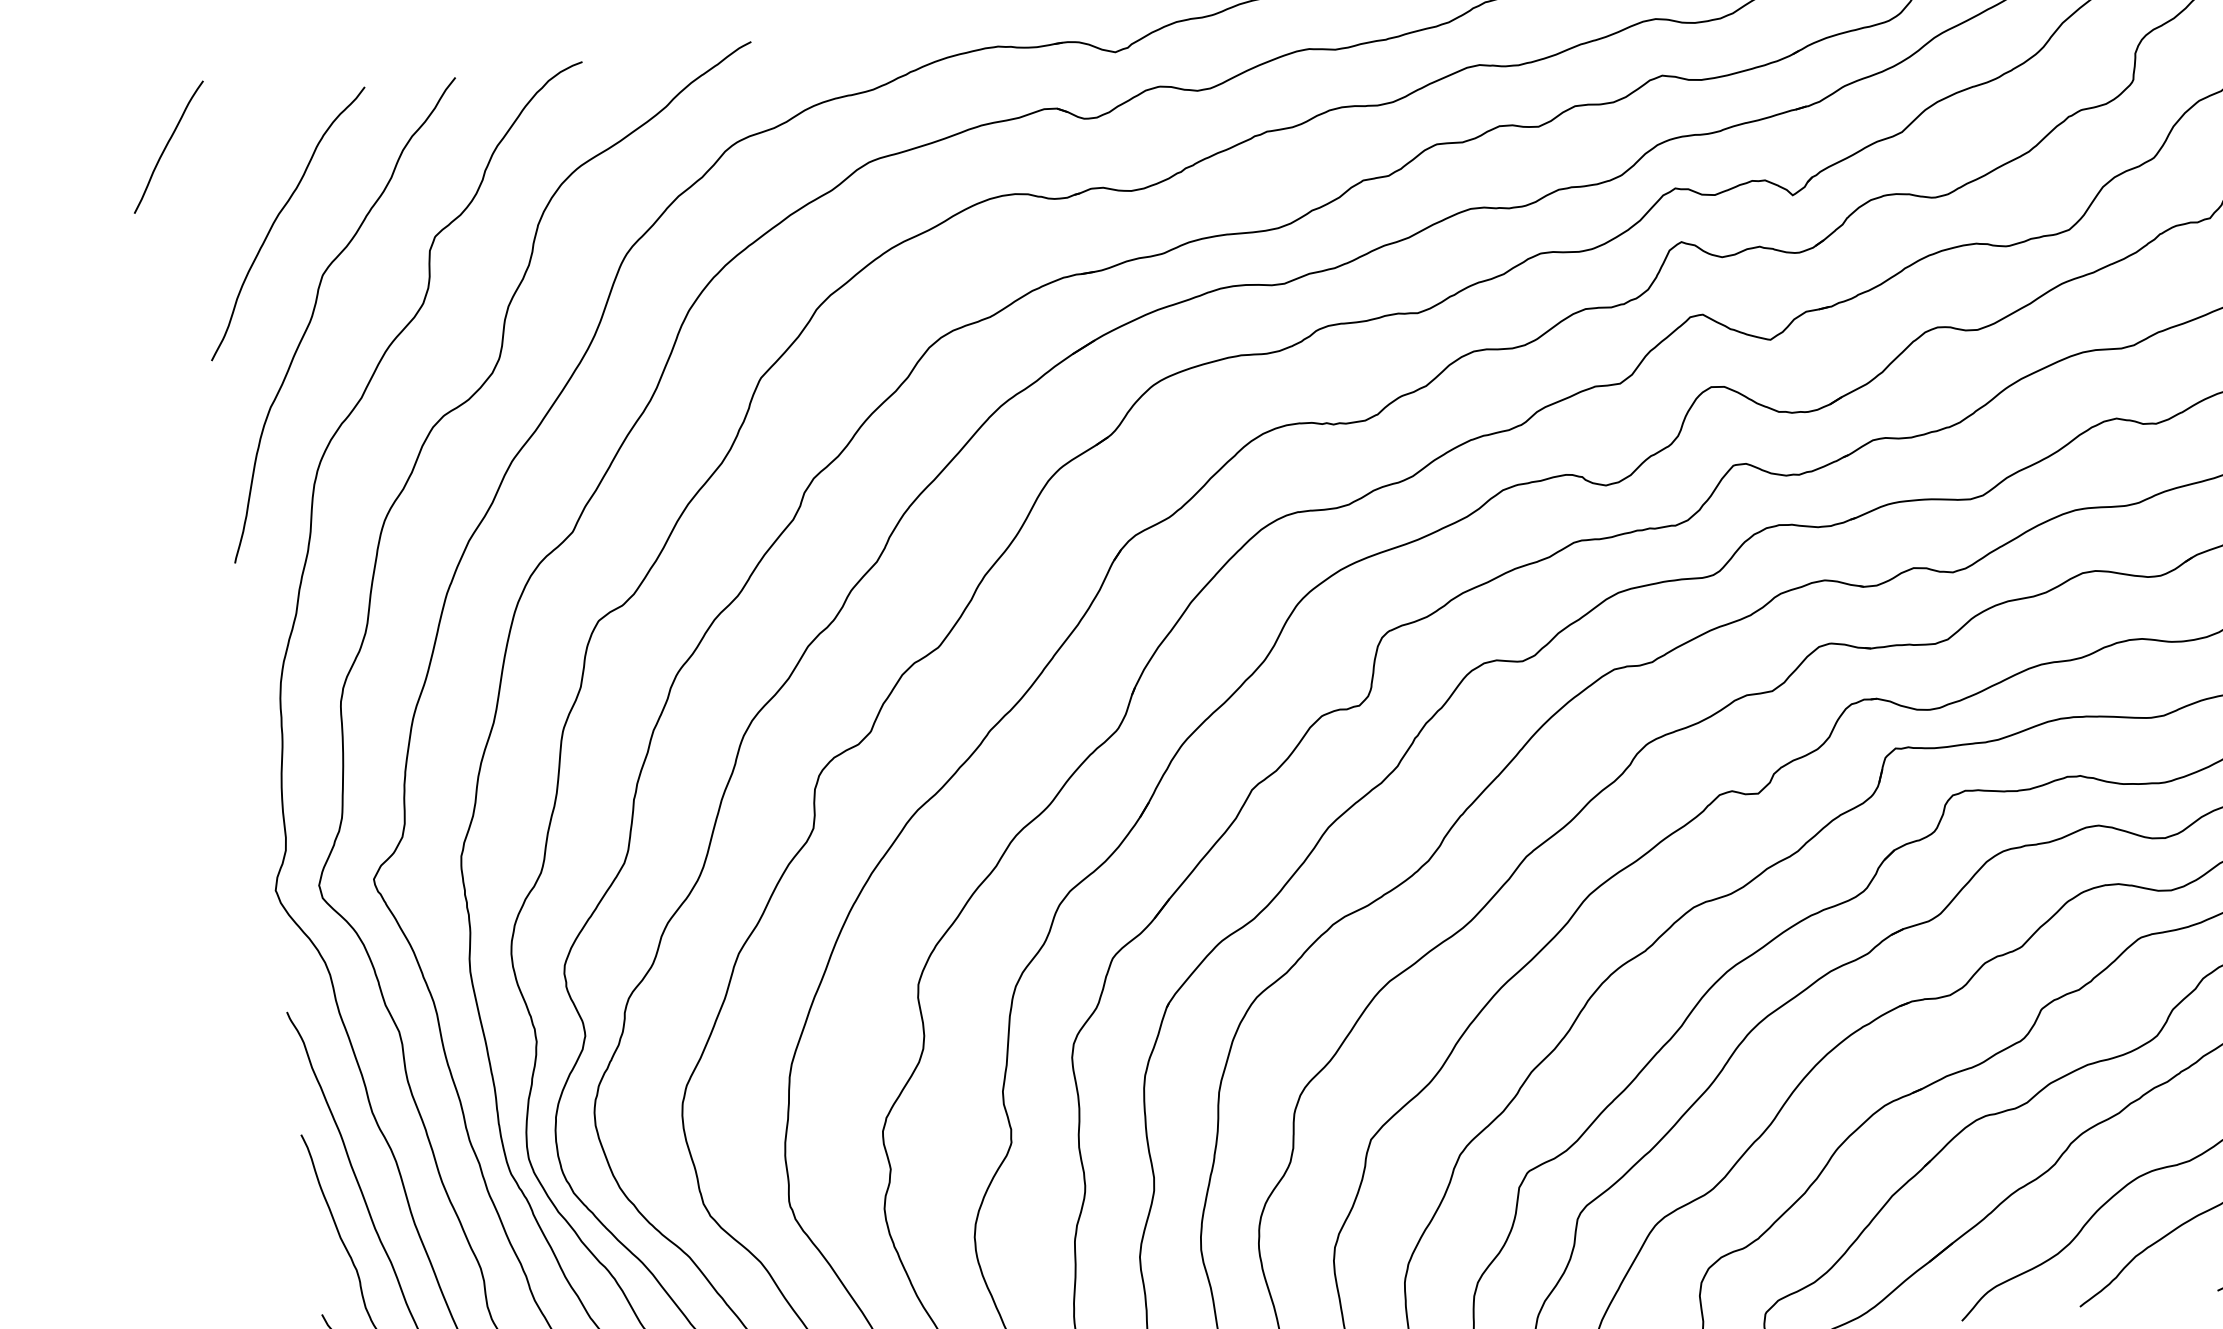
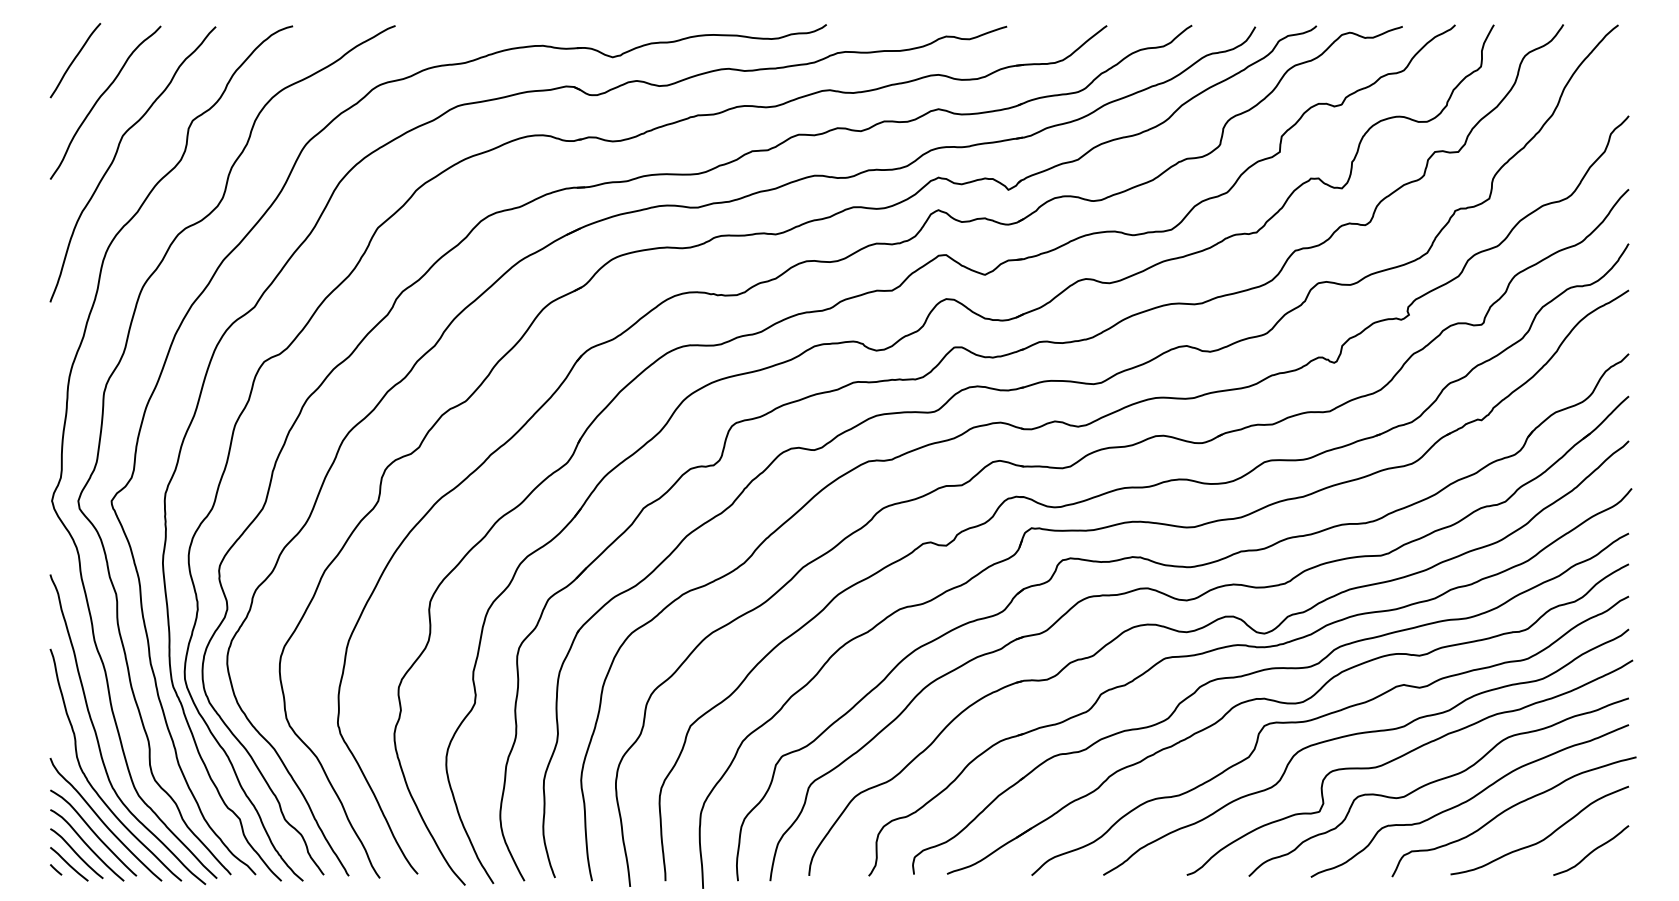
curve: (168, 145) -> (75, 59), moved

